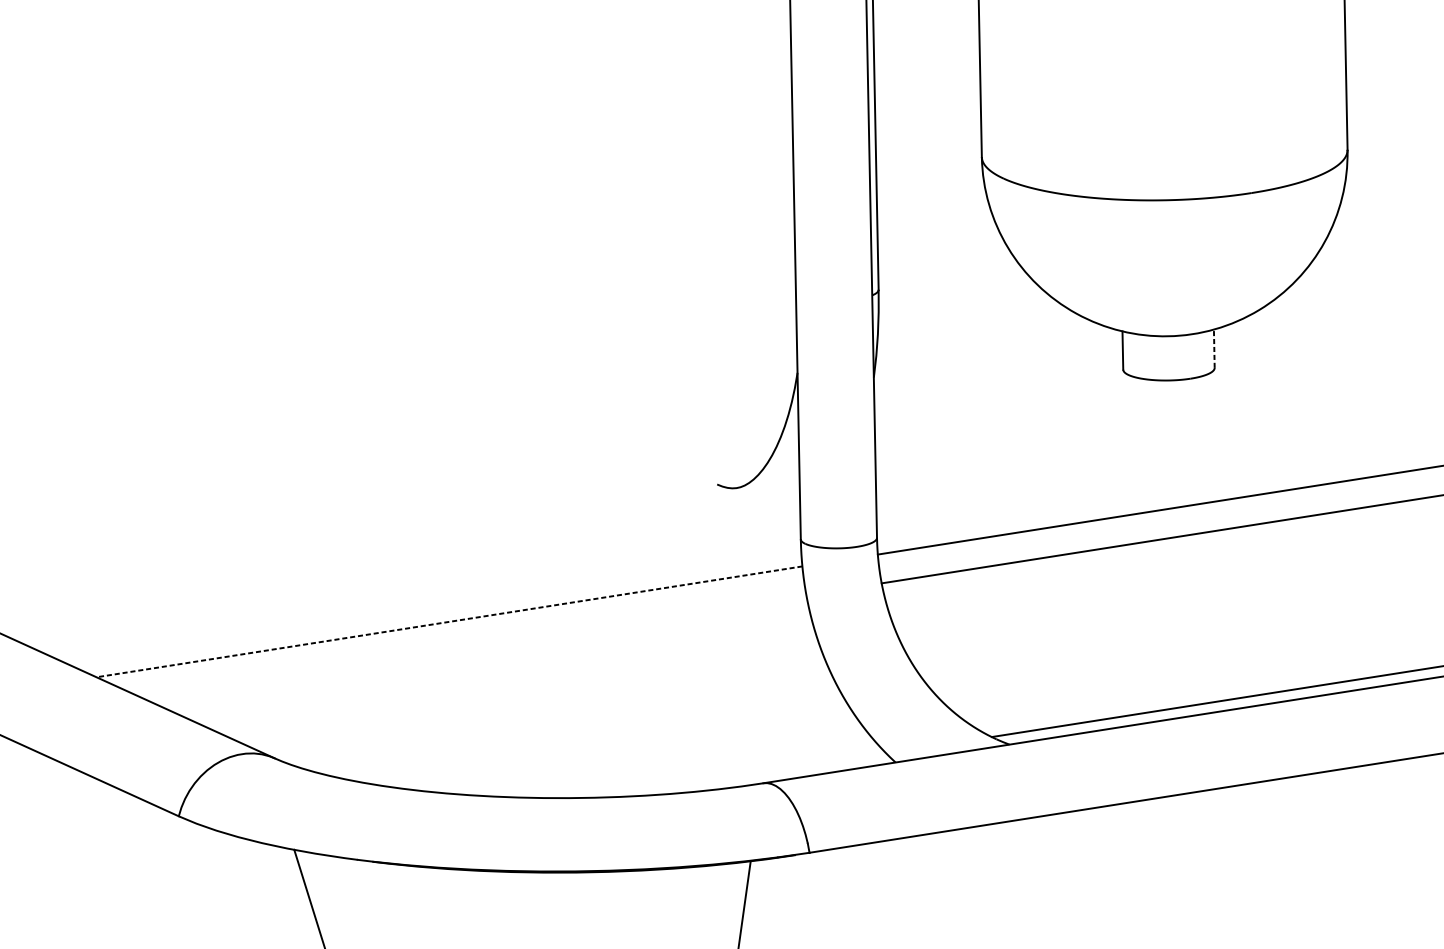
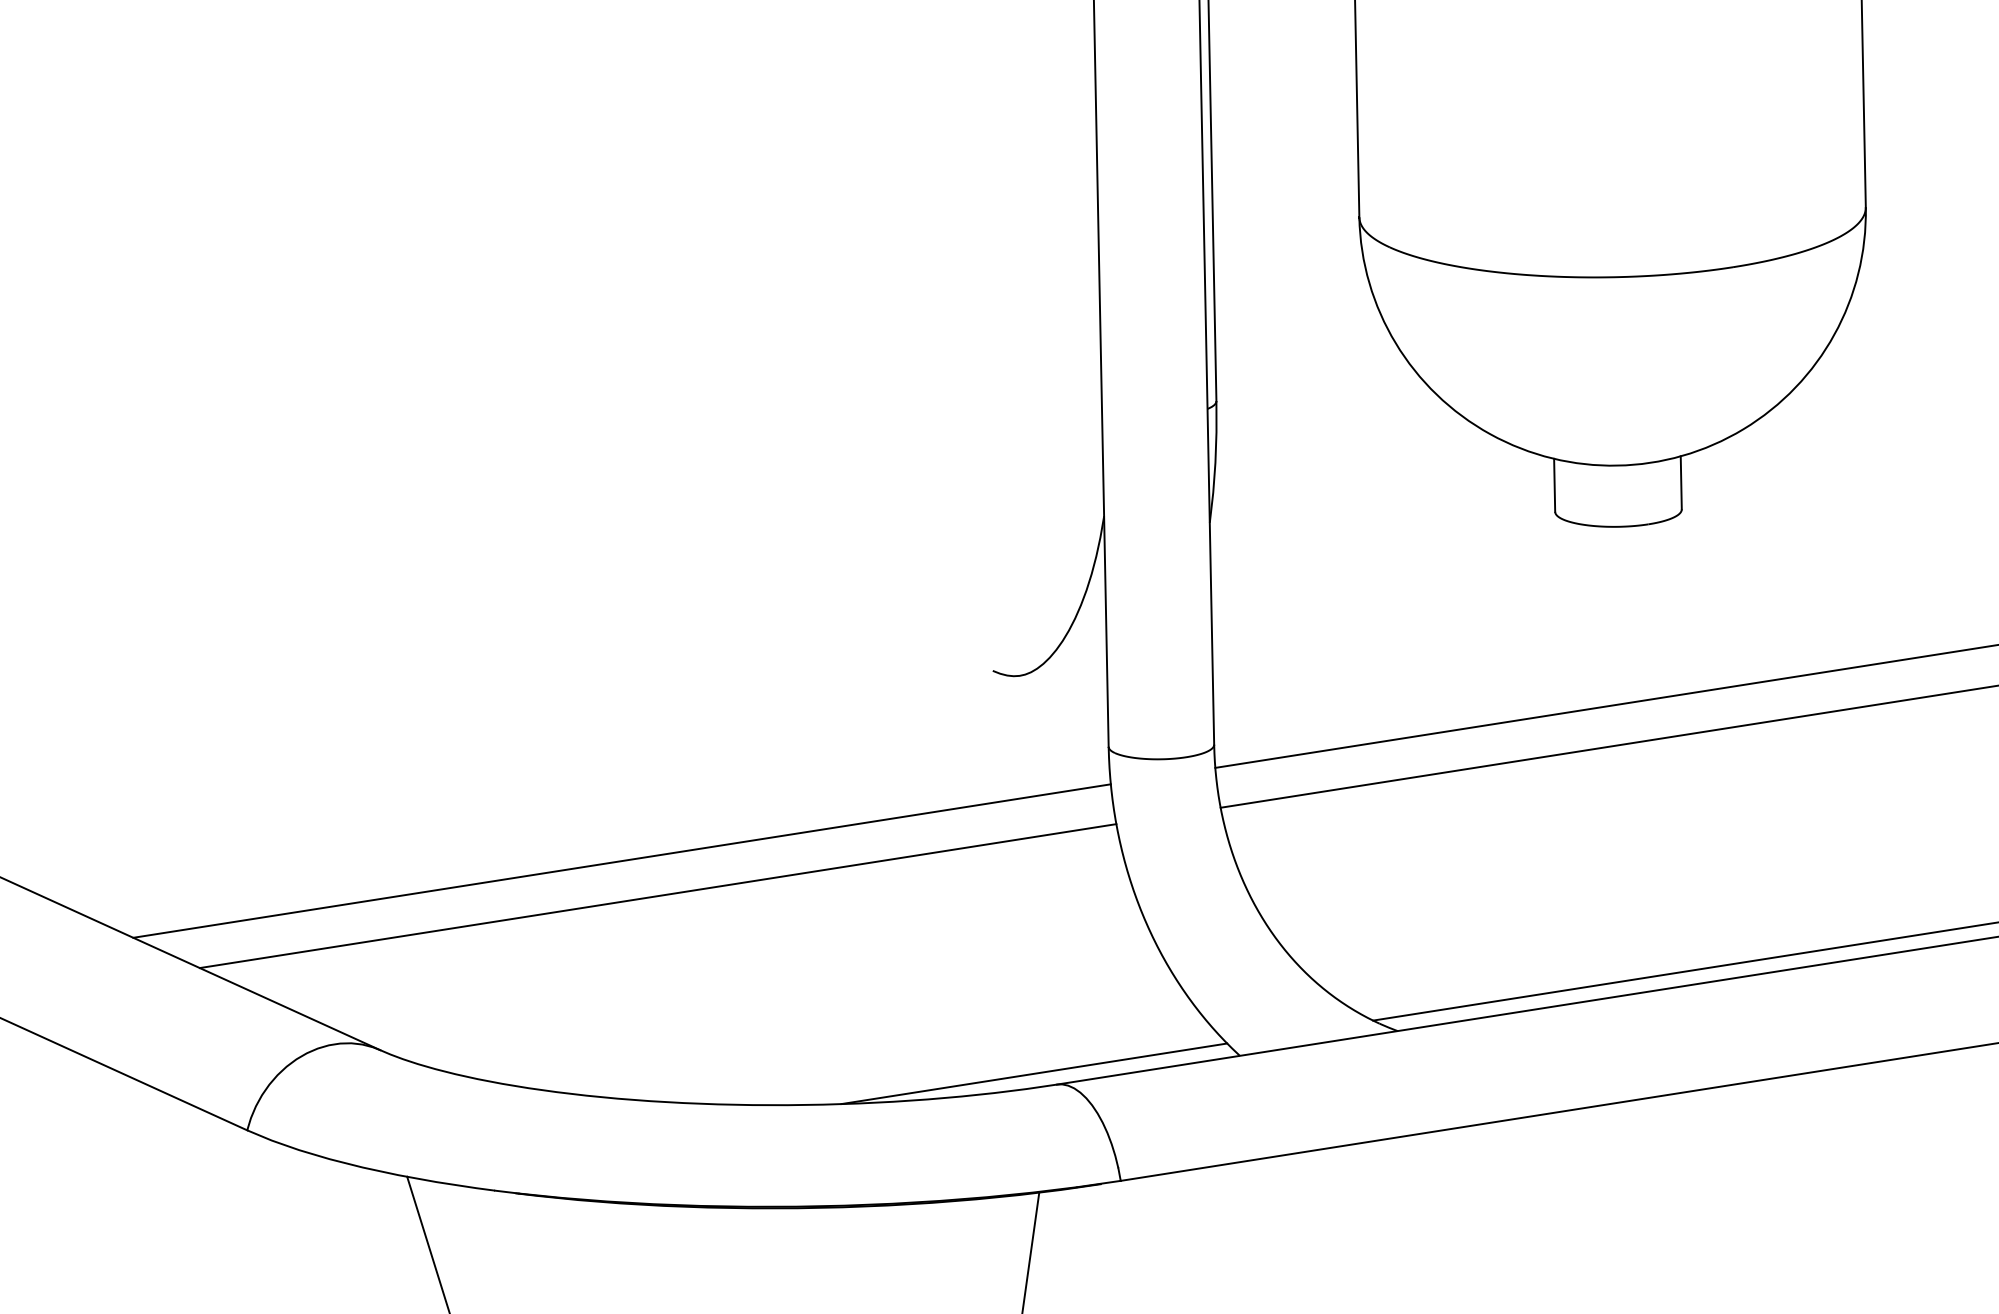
line: (1214, 348) -> (1681, 482), dashed -> solid
line: (449, 622) -> (622, 861), dashed -> solid
line: (475, 647) -> (657, 896), added
line: (747, 775) -> (1034, 1073), added

